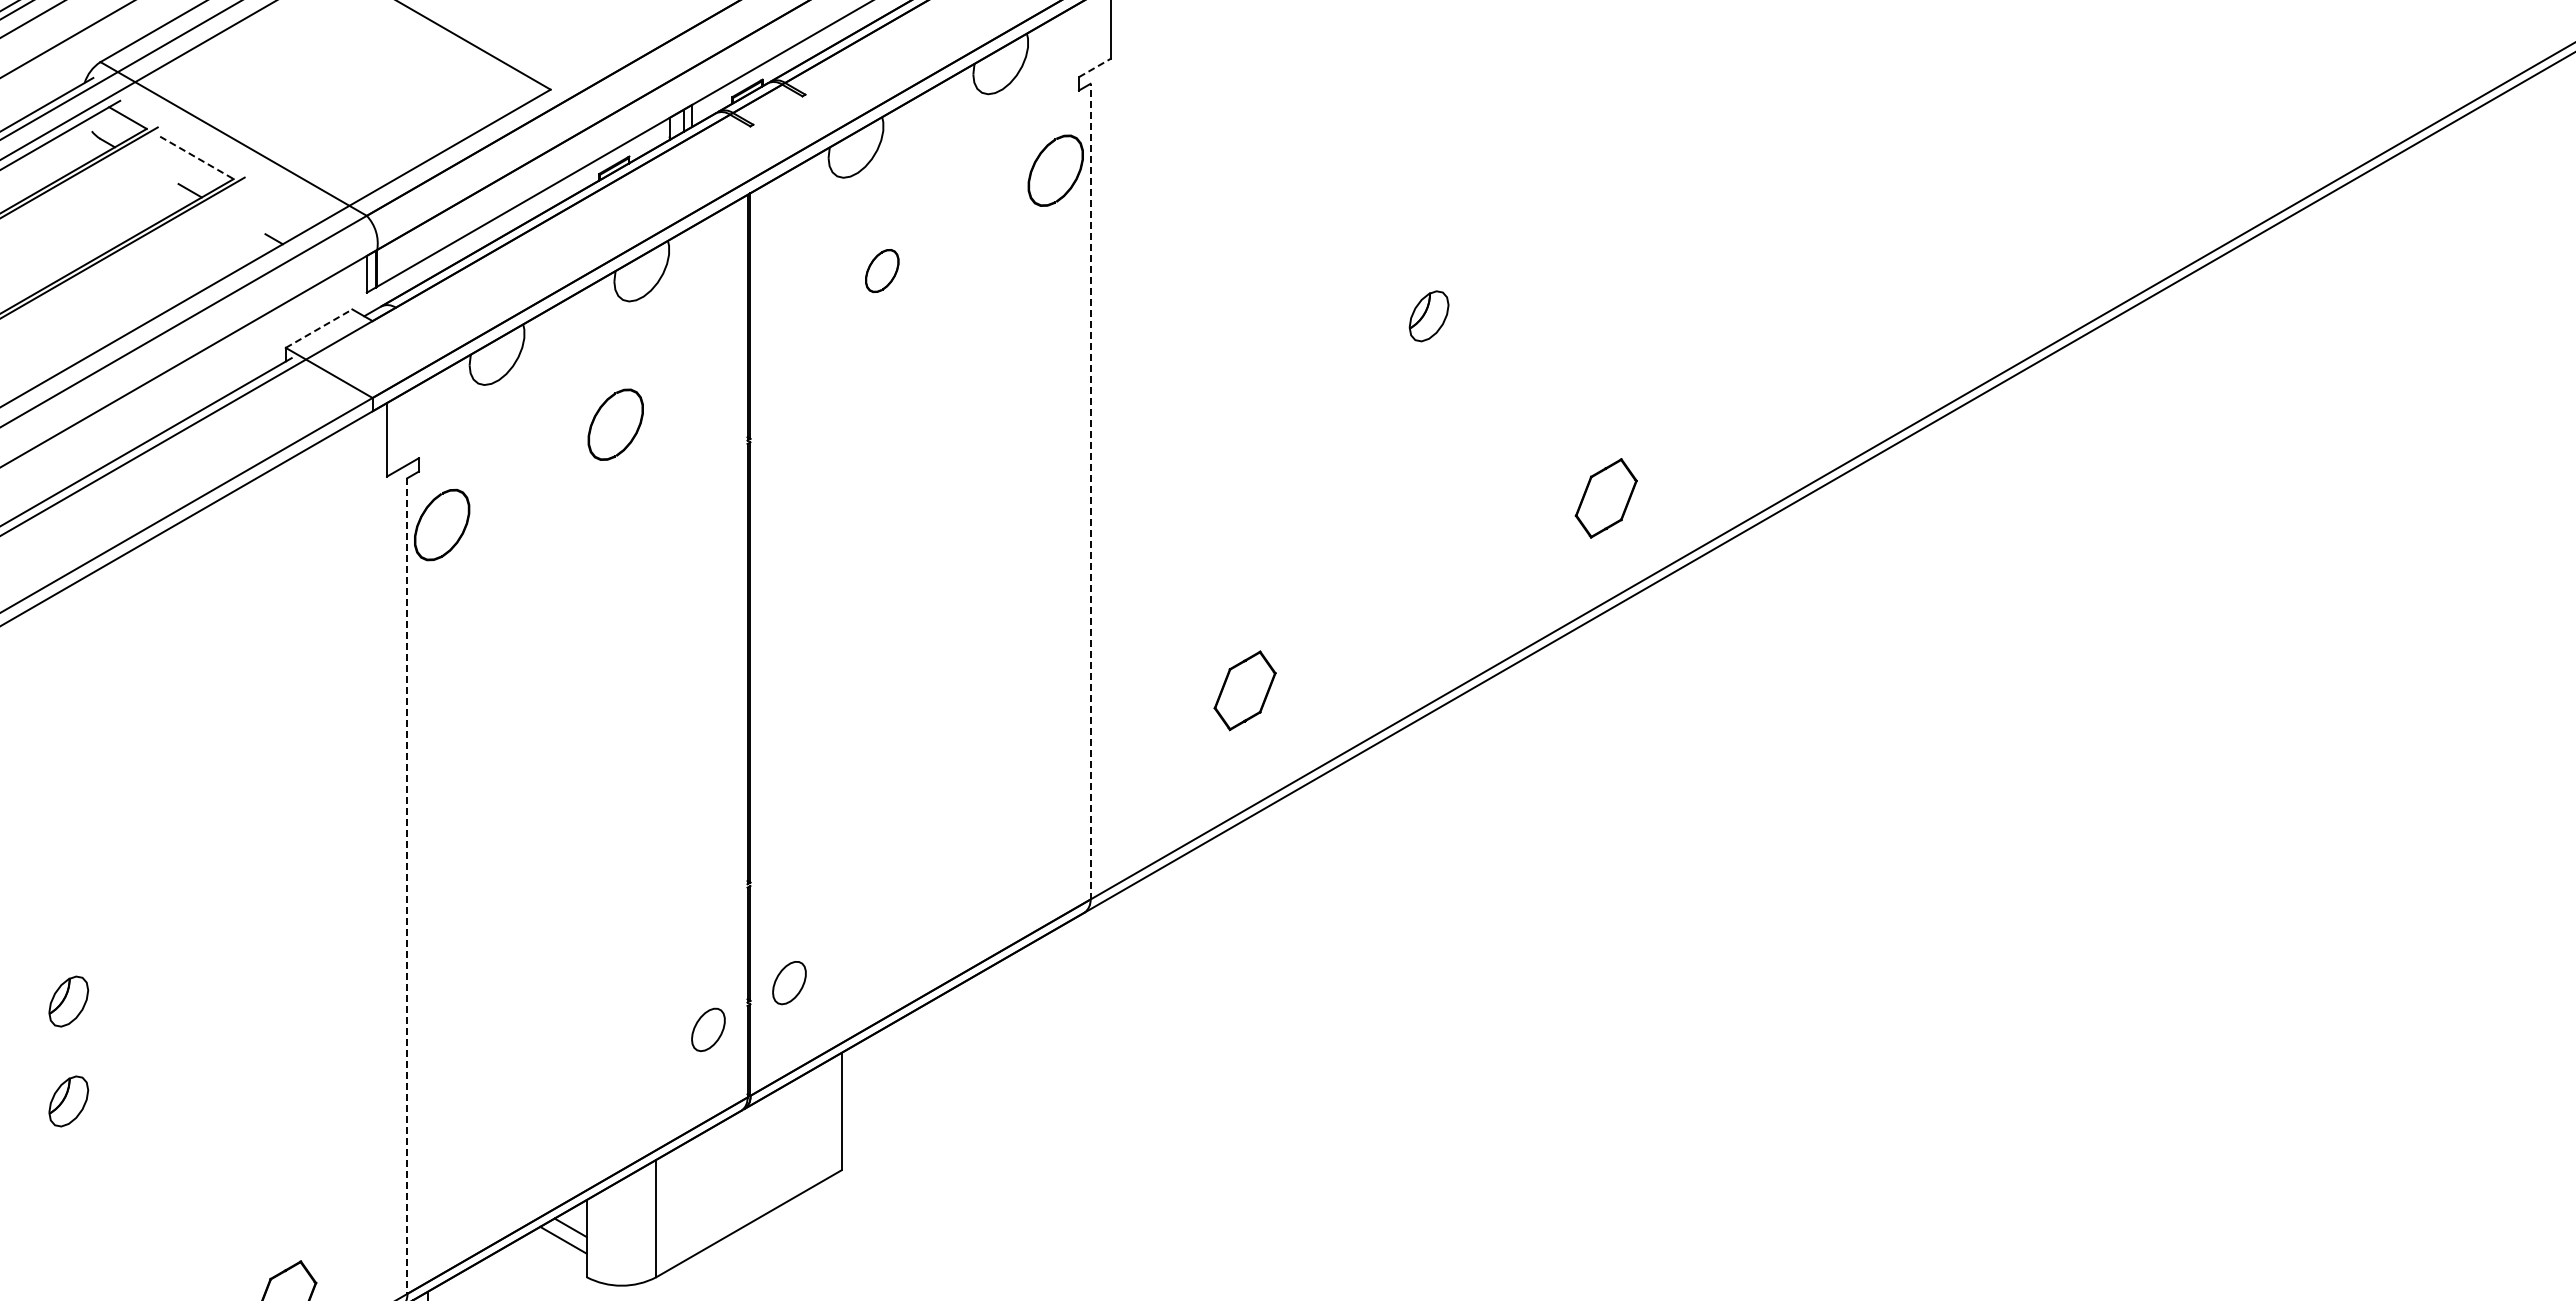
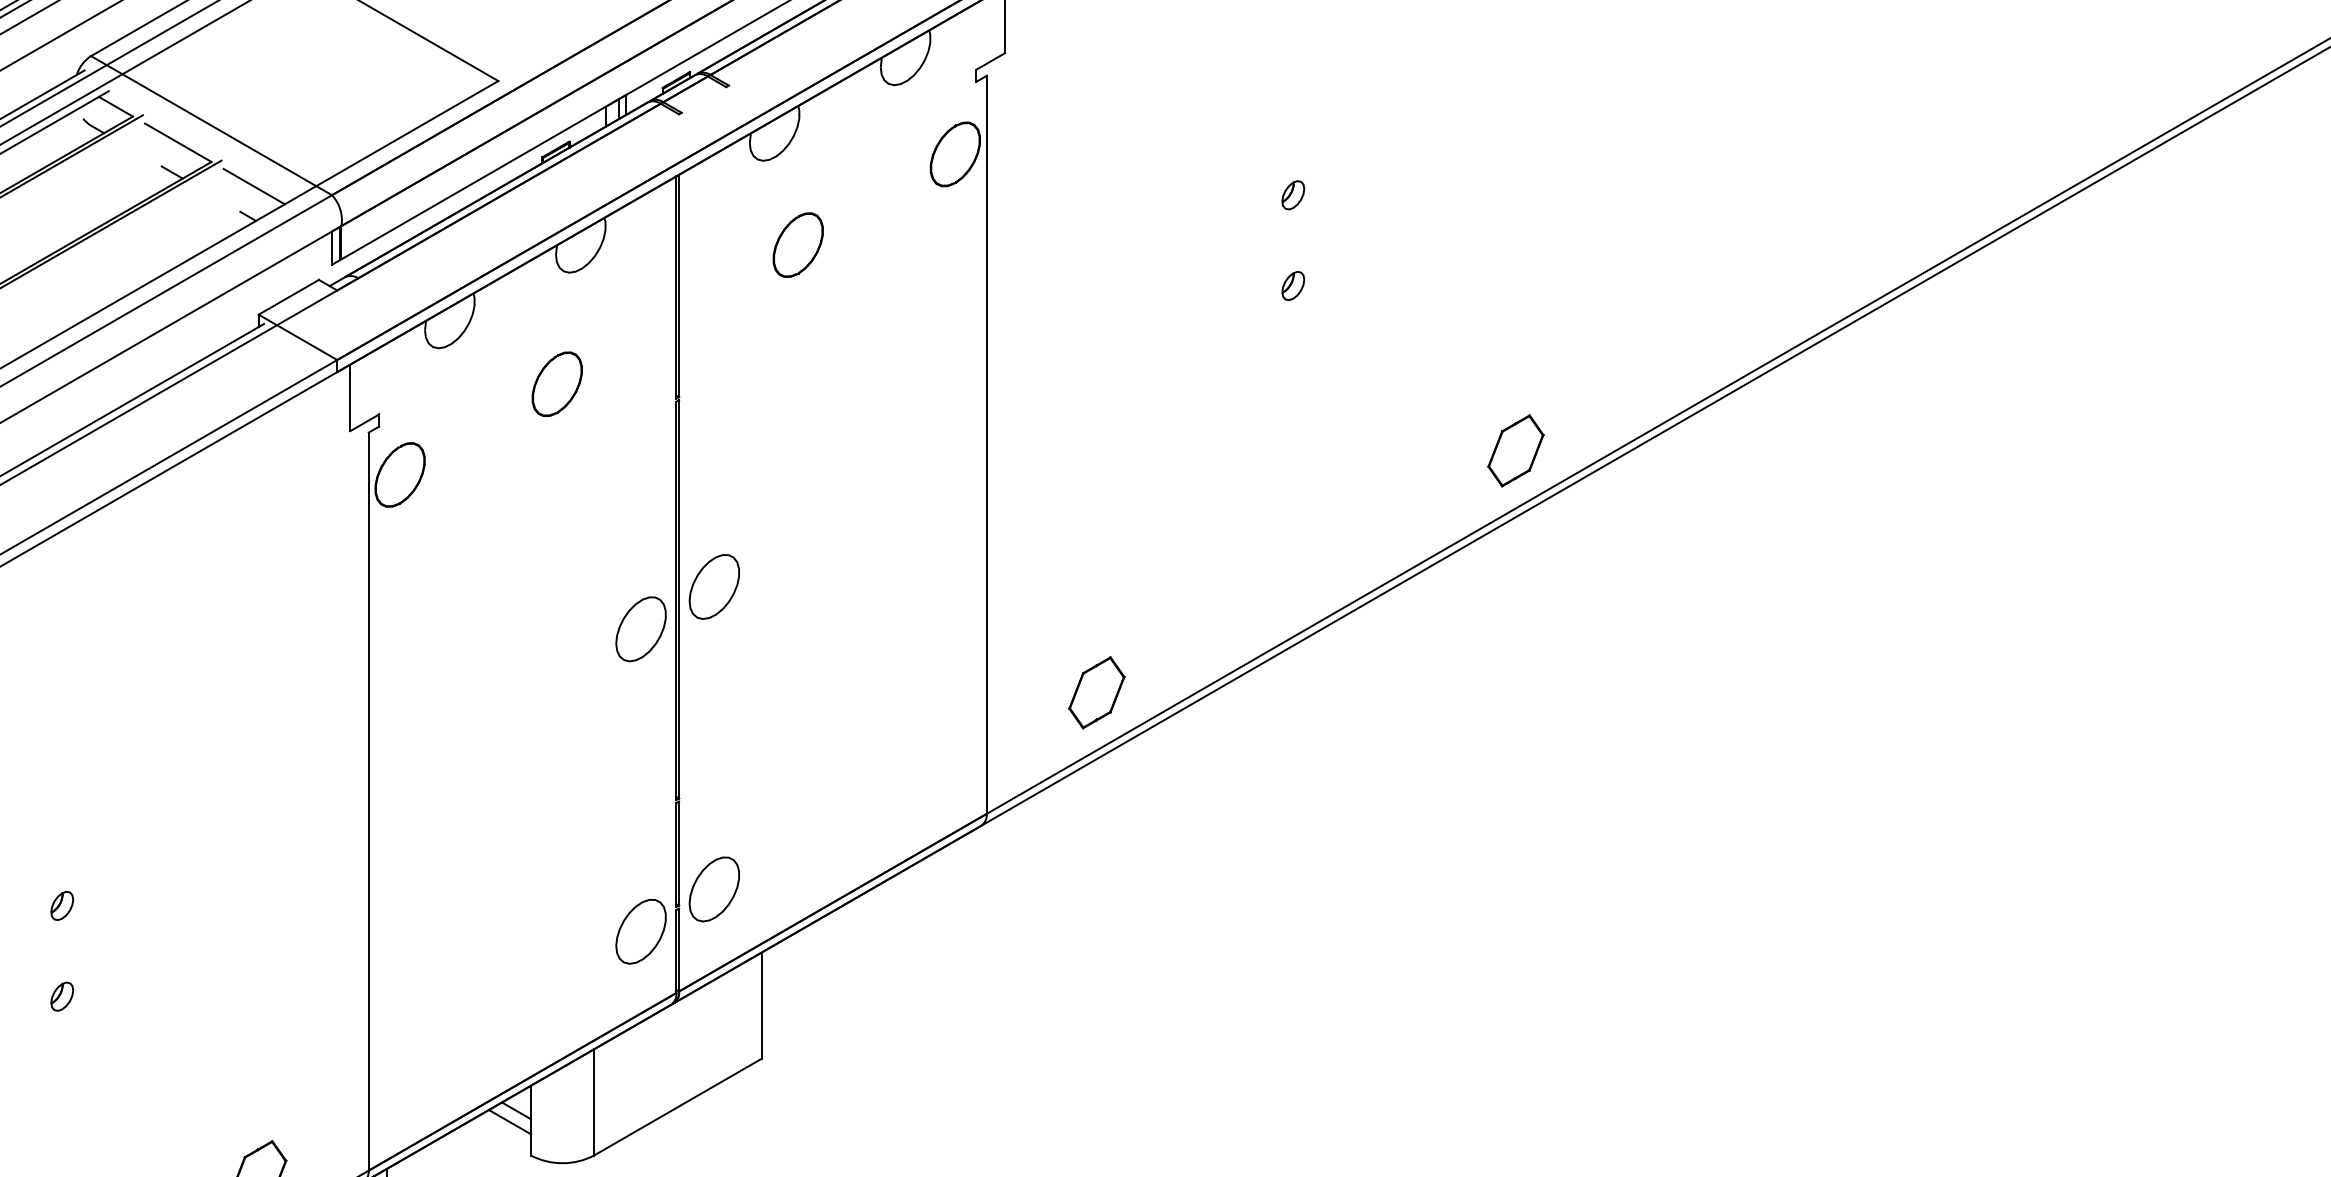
line: (1095, 67) -> (991, 61), dashed -> solid
line: (197, 158) -> (178, 143), dashed -> solid
line: (280, 205) -> (253, 185), added
part: (1429, 215) -> (1293, 194), added
part: (882, 270) -> (798, 244), size x1.67
part: (1429, 315) -> (1293, 285), size x0.62
line: (319, 328) -> (289, 297), dashed -> solid
line: (1090, 491) -> (986, 444), dashed -> solid
part: (1605, 498) -> (1515, 450), moved
part: (789, 648) -> (714, 586), added
part: (1244, 690) -> (1096, 692), moved
part: (708, 695) -> (641, 629), added
line: (407, 886) -> (368, 802), dashed -> solid
part: (789, 982) -> (714, 888), size x1.67
part: (68, 1000) -> (62, 905), size x0.62
part: (708, 1029) -> (641, 931), size x1.67
part: (68, 1101) -> (62, 996), size x0.62

